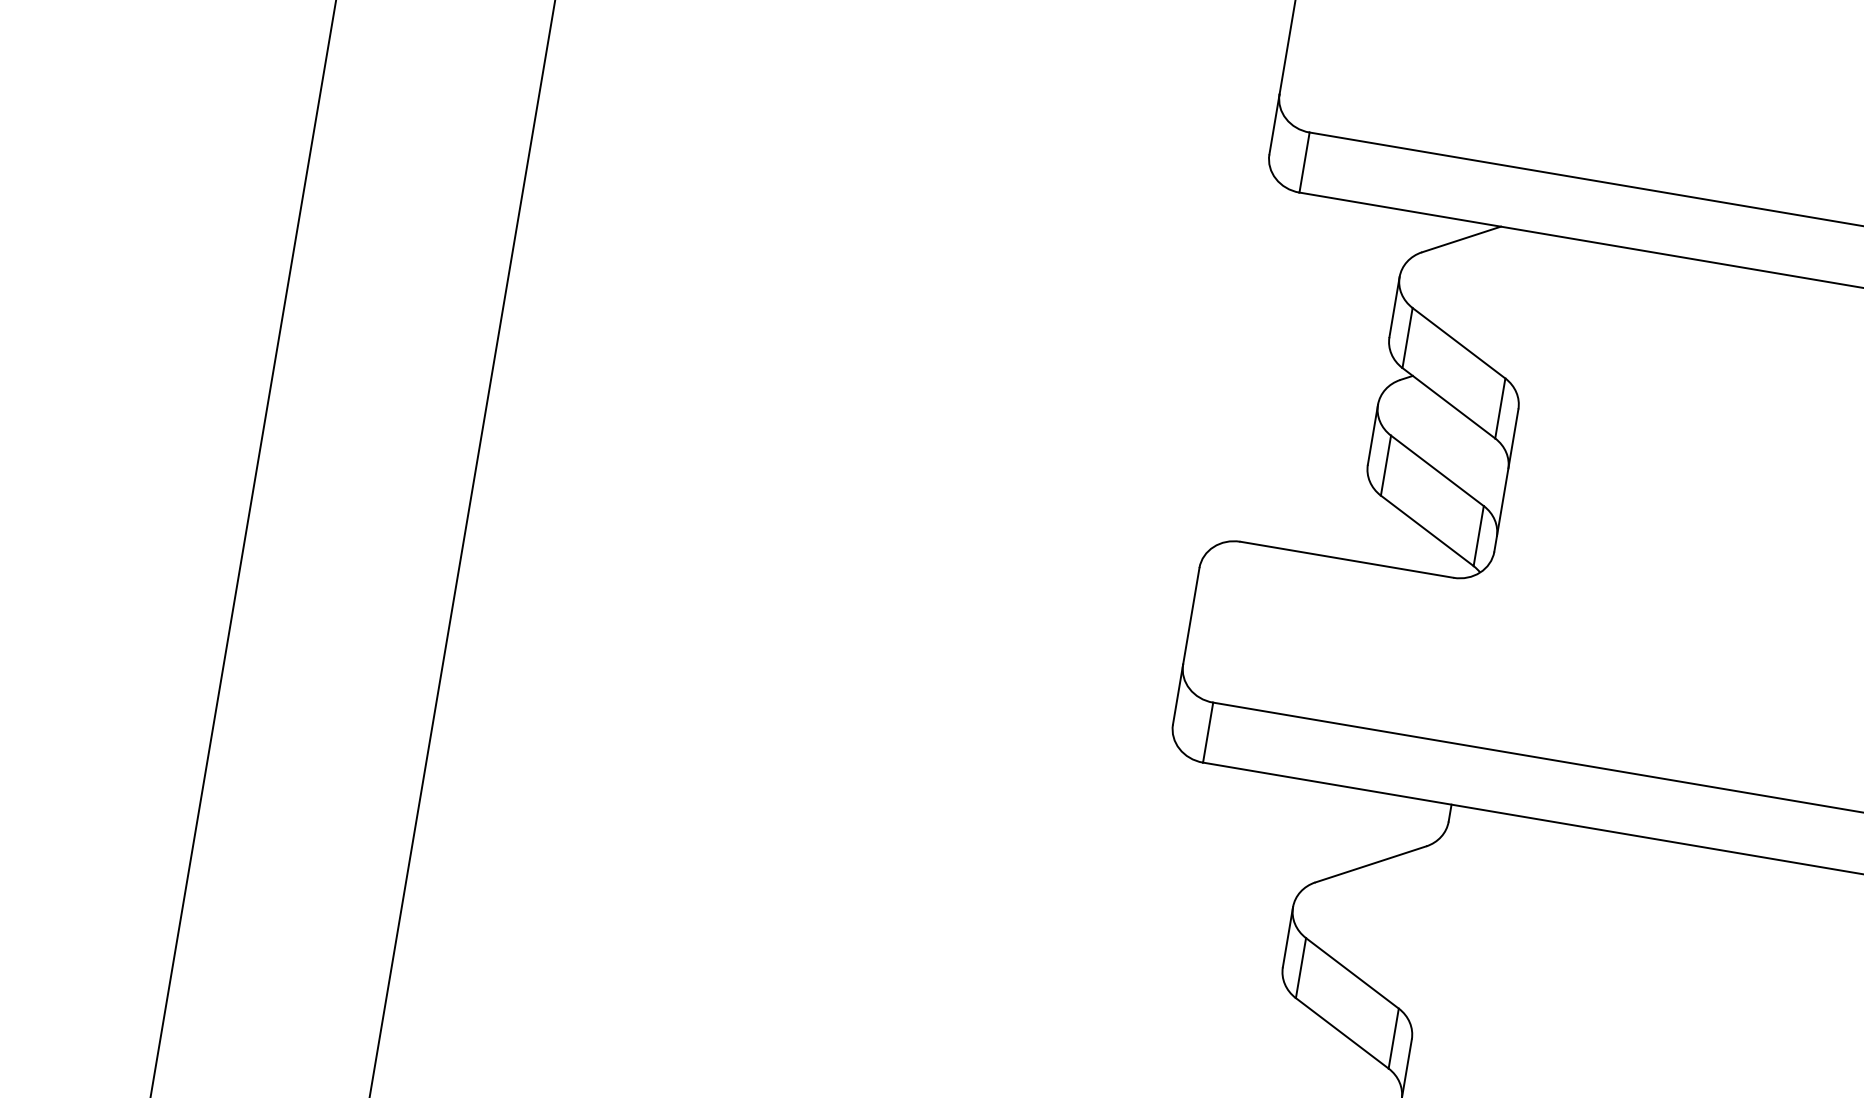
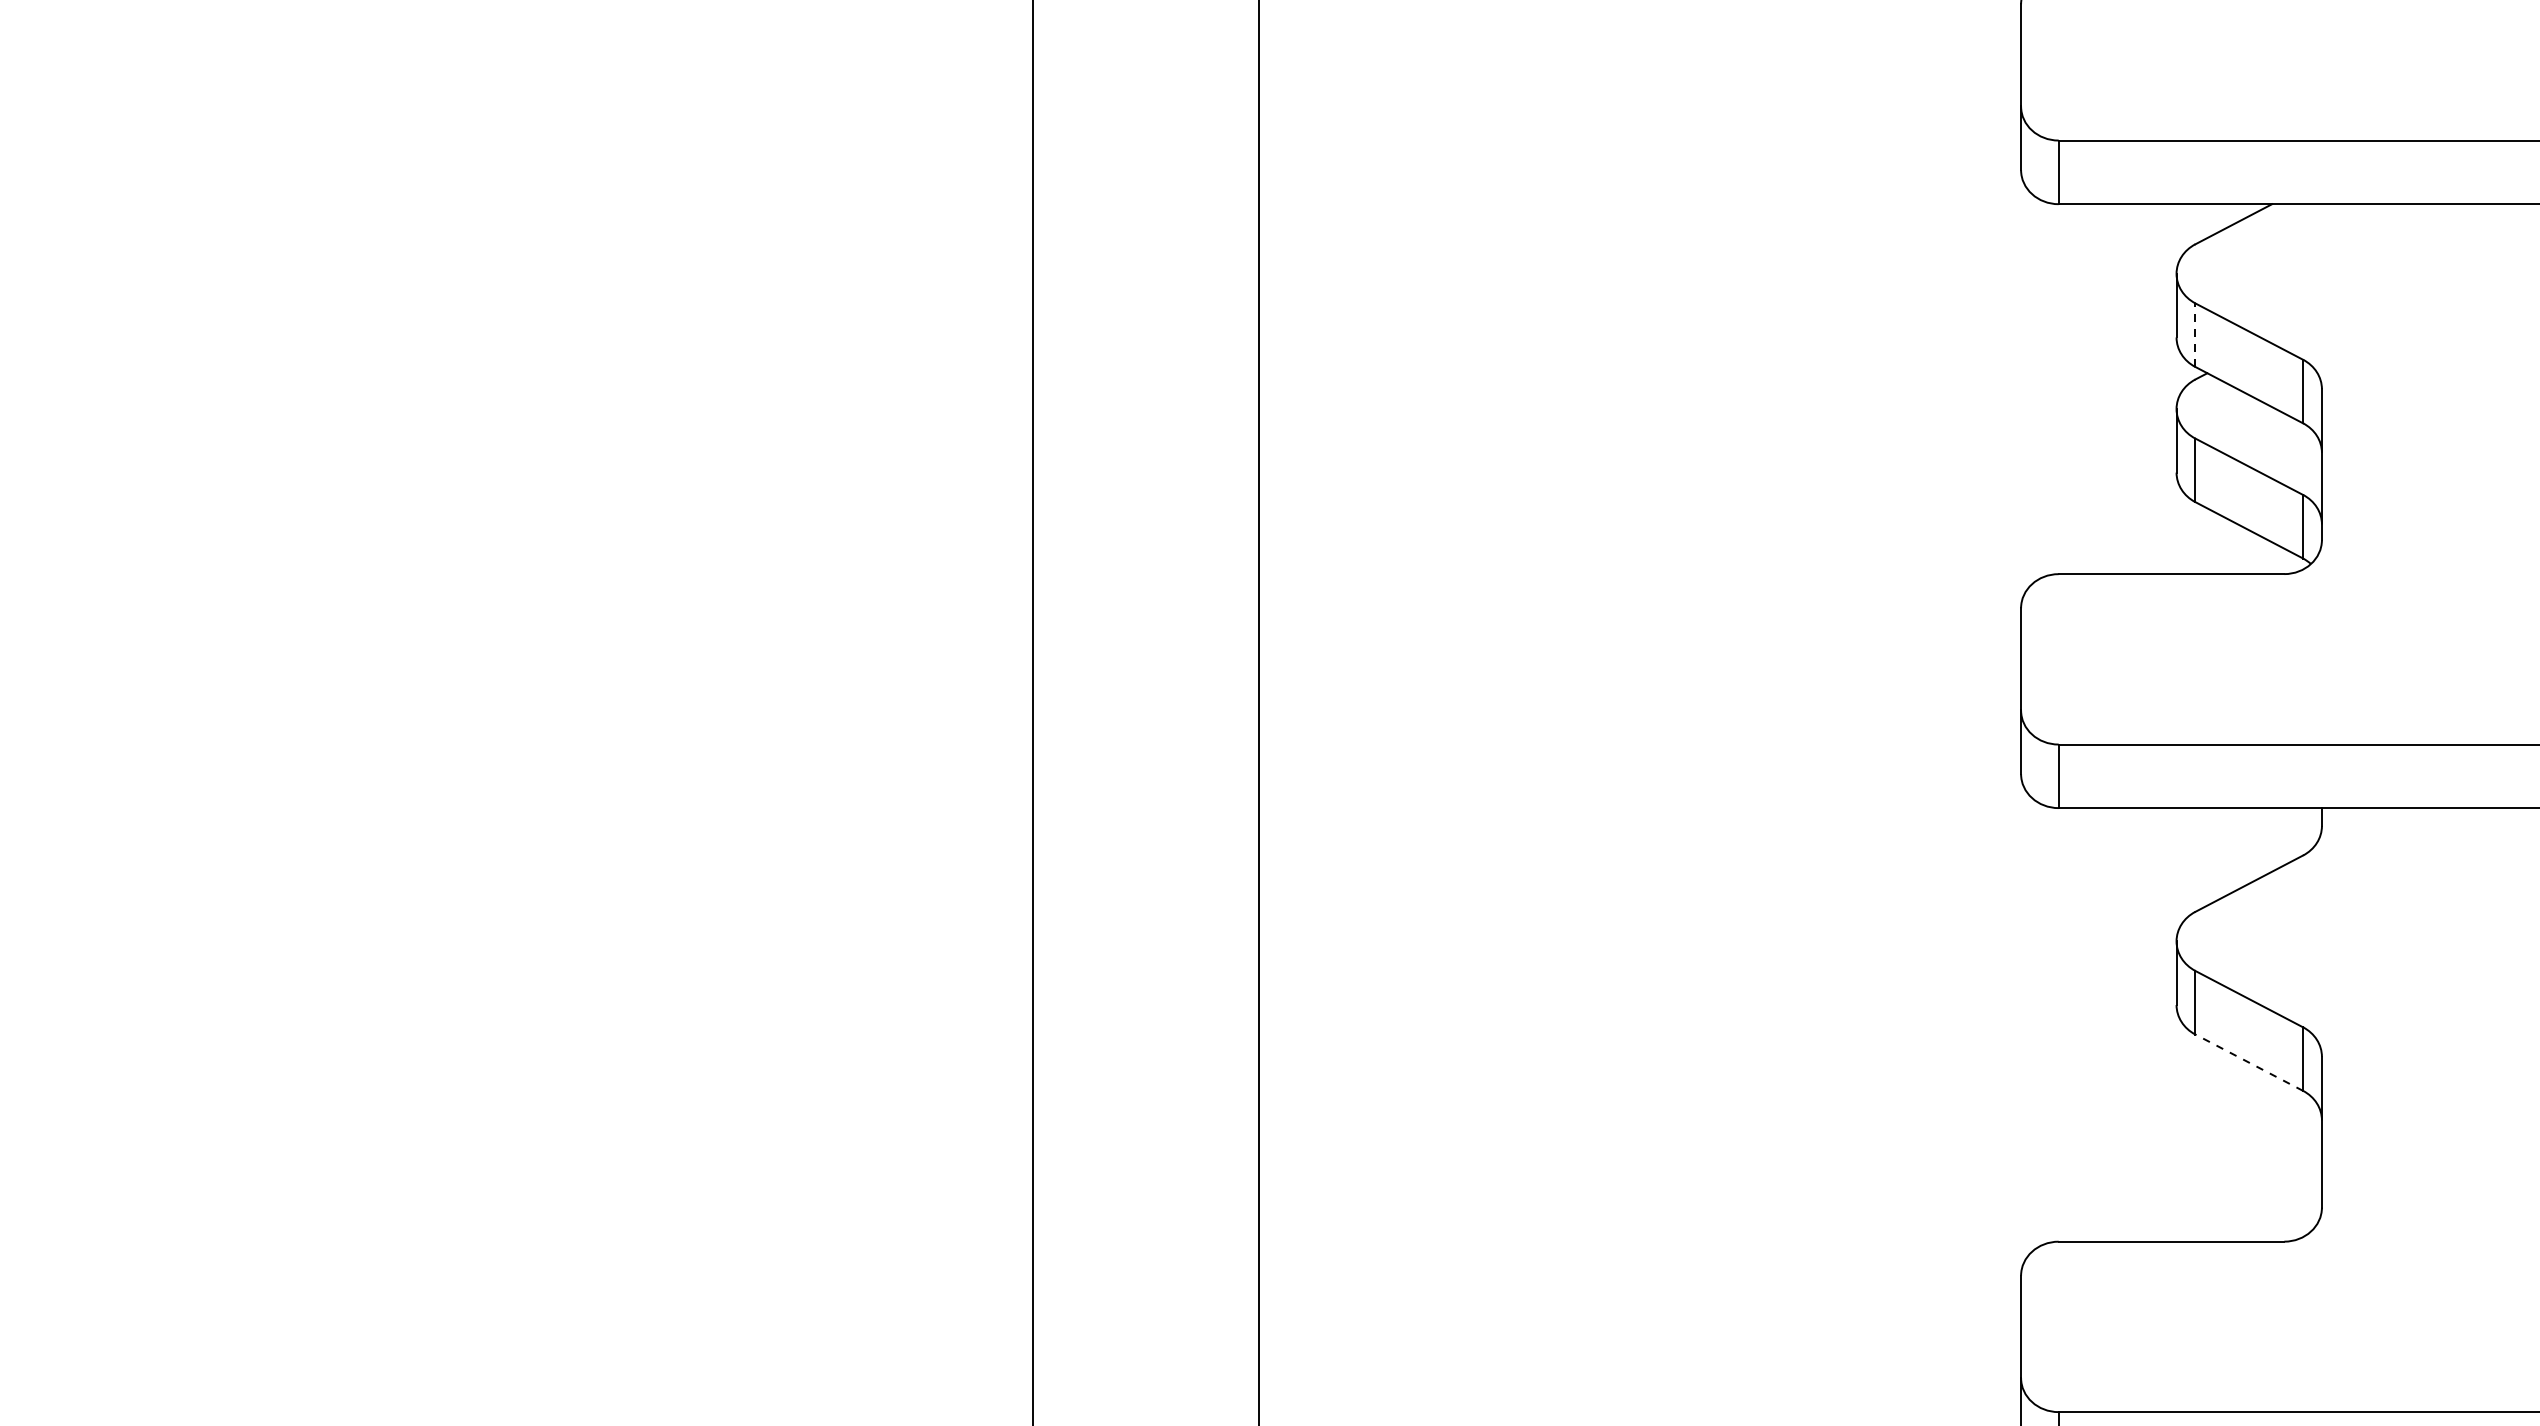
line: (1407, 338) -> (2195, 335), solid -> dashed
line: (1342, 1033) -> (2249, 1062), solid -> dashed

